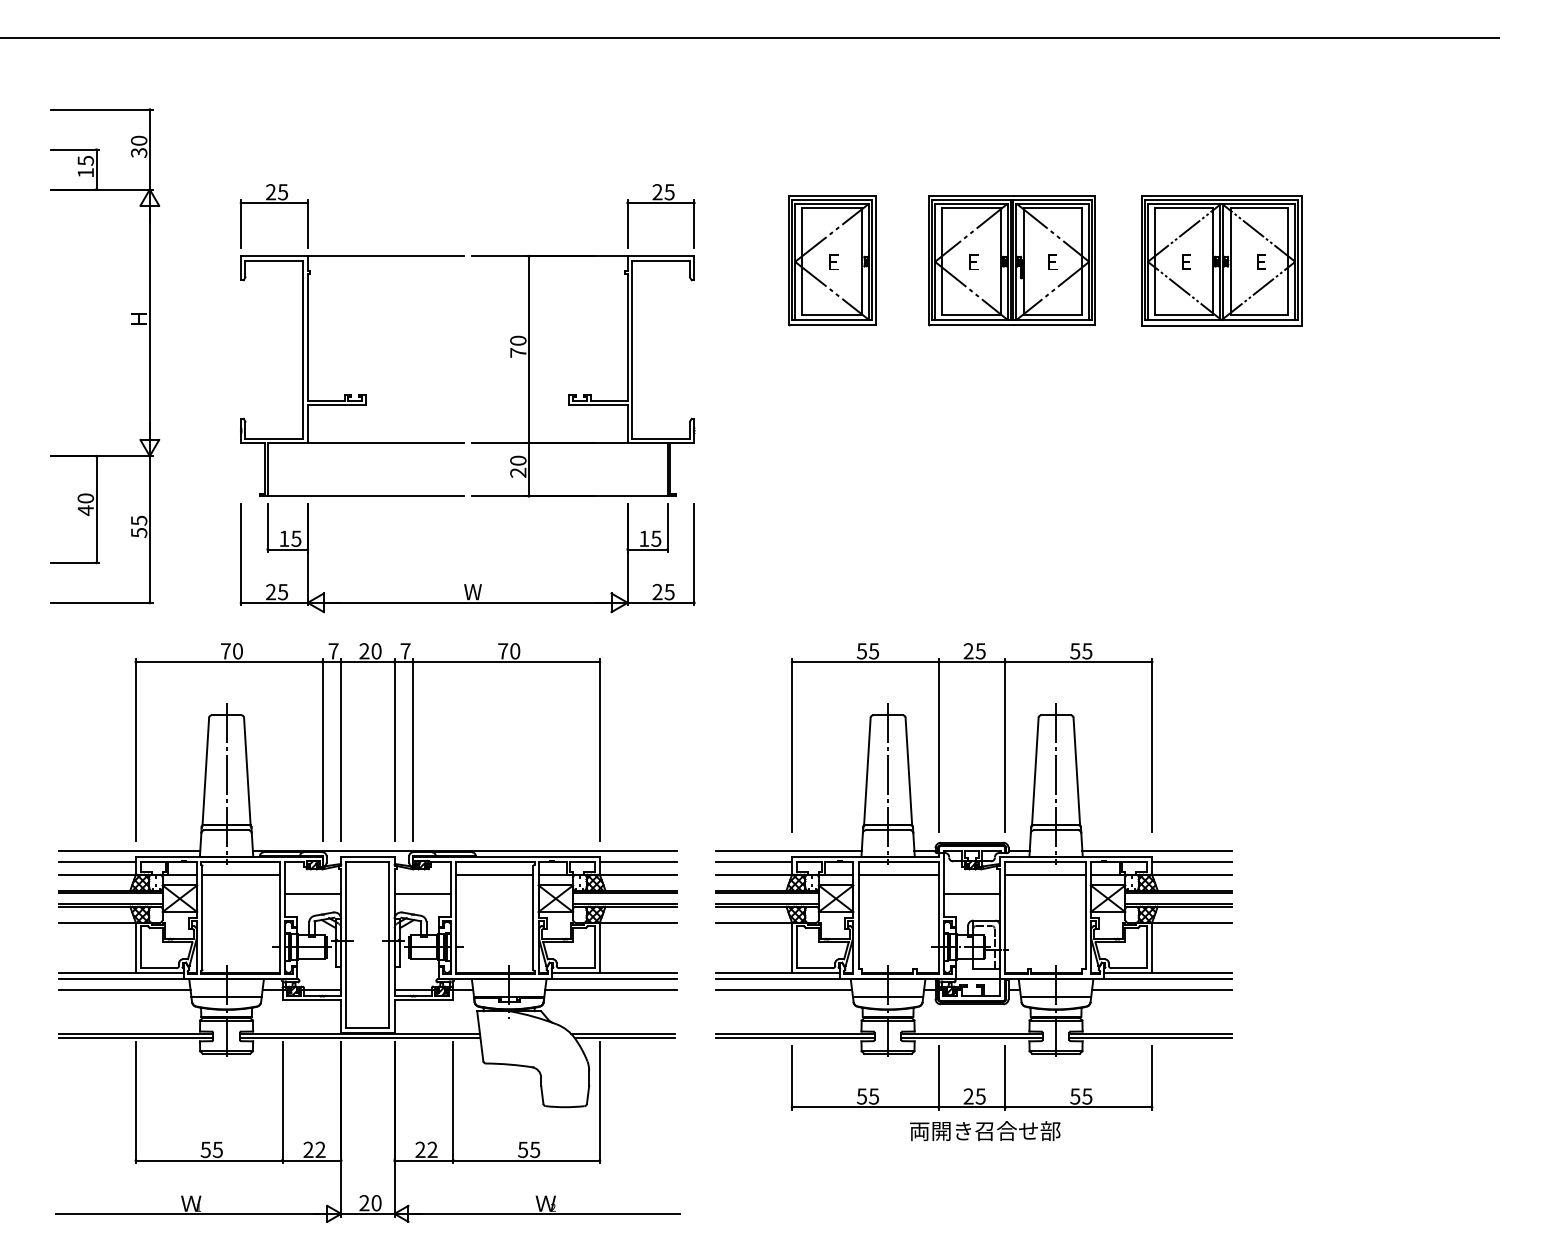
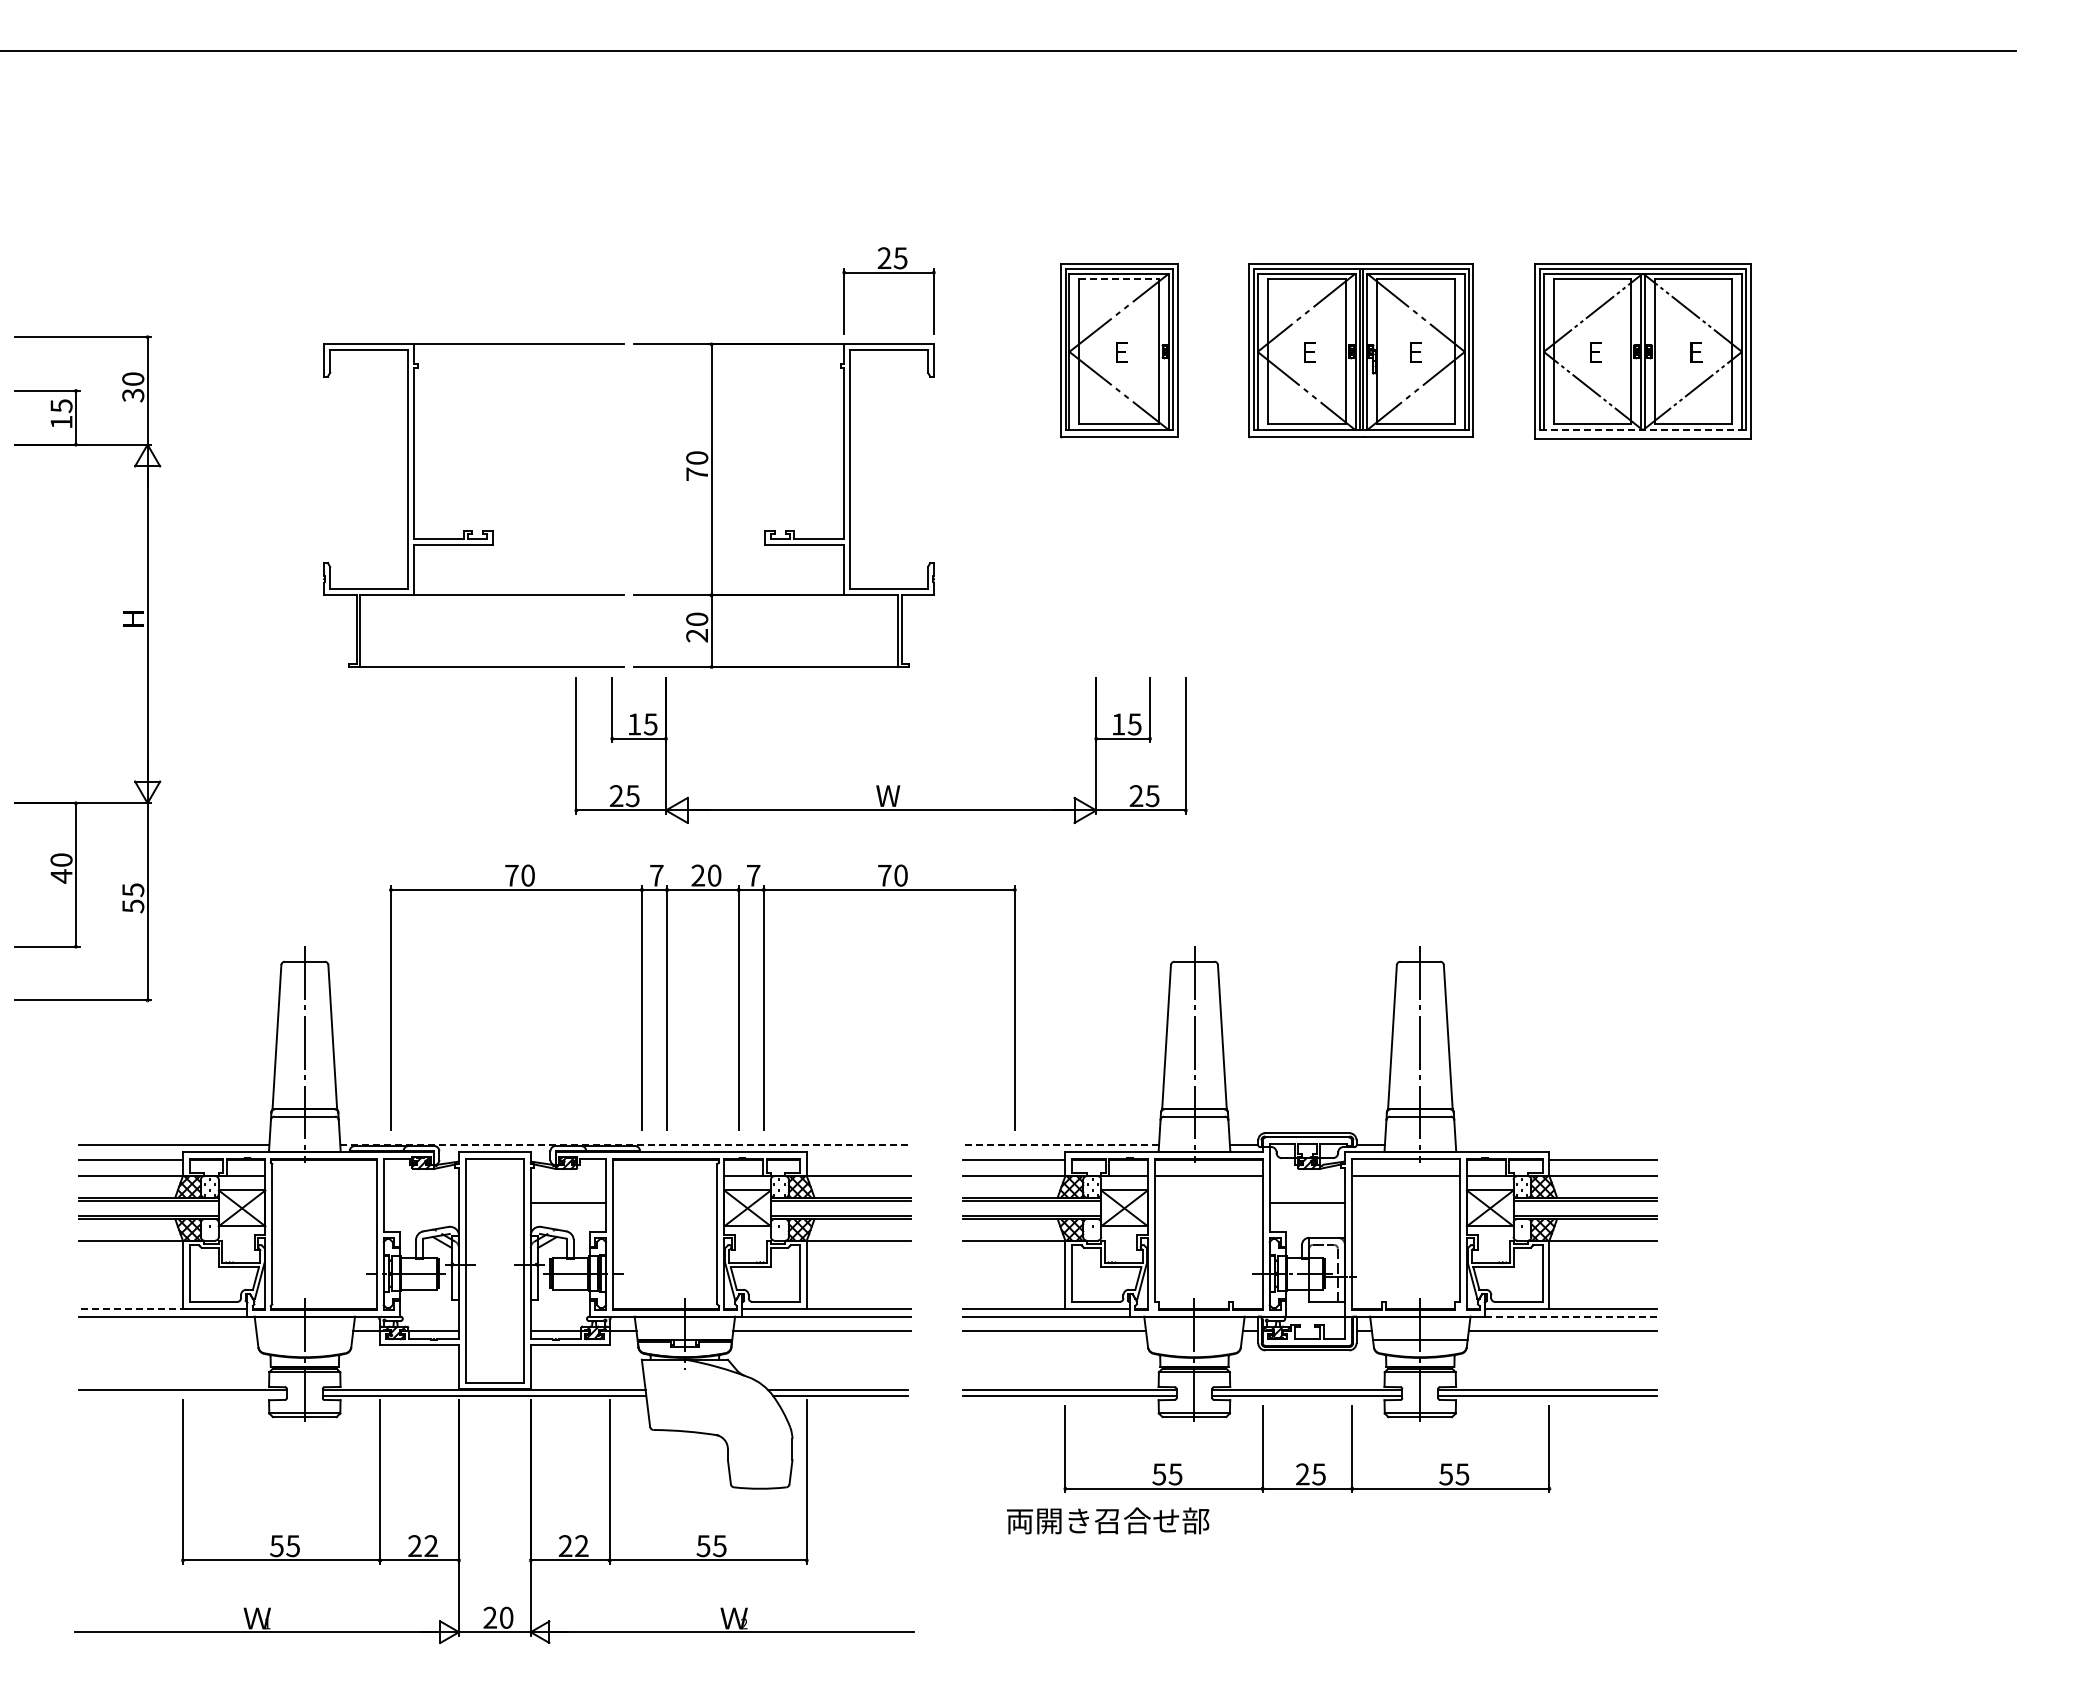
part: (273, 203) -> (368, 273), removed
line: (832, 208) -> (1119, 279), solid -> dashed
line: (1222, 320) -> (1643, 430), solid -> dashed
part: (131, 324) -> (123, 626), moved
part: (465, 584) -> (878, 785), moved
part: (939, 737) -> (1263, 991), removed
part: (341, 741) -> (667, 997), moved
line: (465, 851) -> (626, 1144), solid -> dashed
line: (789, 851) -> (1061, 1144), solid -> dashed
line: (1156, 851) -> (1555, 1144), removed
line: (638, 862) -> (858, 1159), removed
line: (241, 875) -> (324, 1176), removed
line: (494, 875) -> (664, 1176), removed
line: (313, 894) -> (421, 1202), removed
line: (98, 973) -> (132, 1308), solid -> dashed
line: (1167, 979) -> (1570, 1316), solid -> dashed
line: (124, 990) -> (167, 1331), removed
line: (226, 996) -> (304, 1339), removed
line: (888, 996) -> (1194, 1339), removed
line: (135, 1037) -> (182, 1395), removed
text: (985, 1130) -> (1108, 1520), moved

